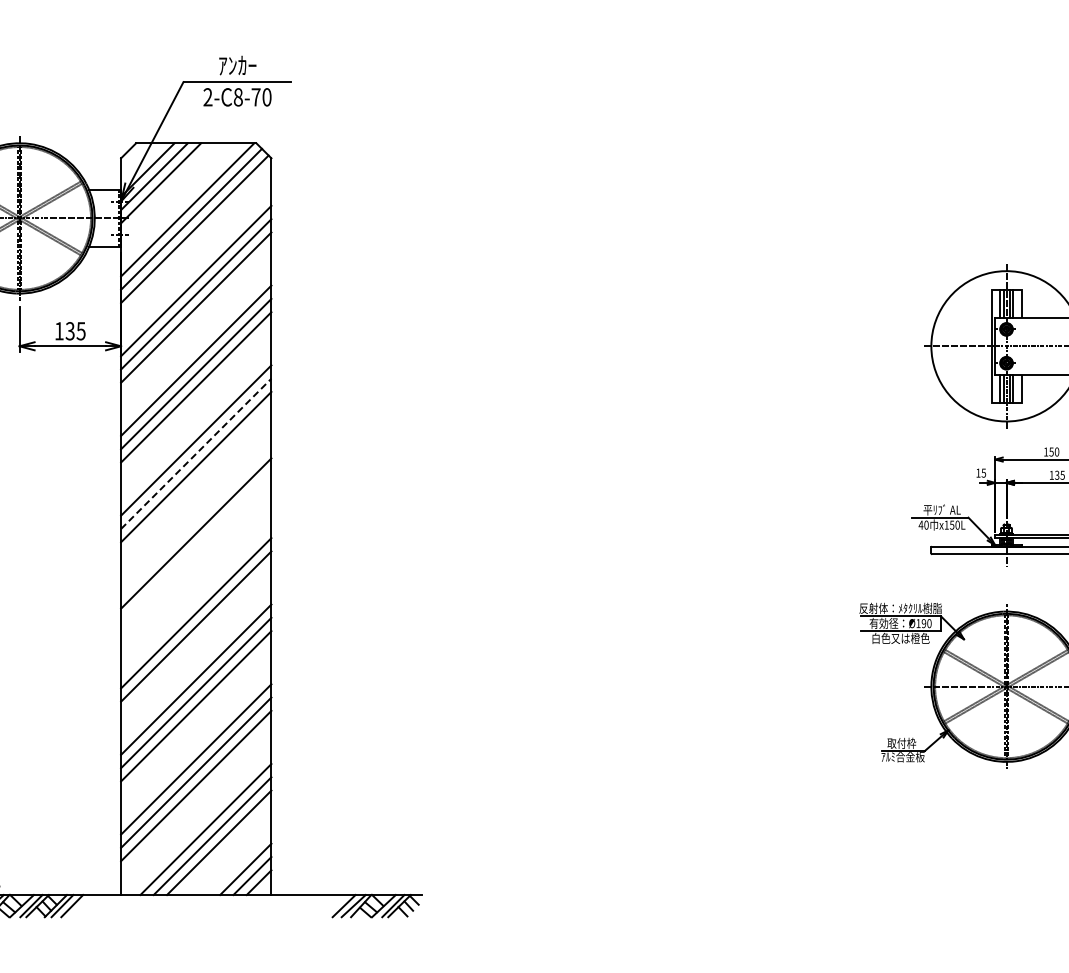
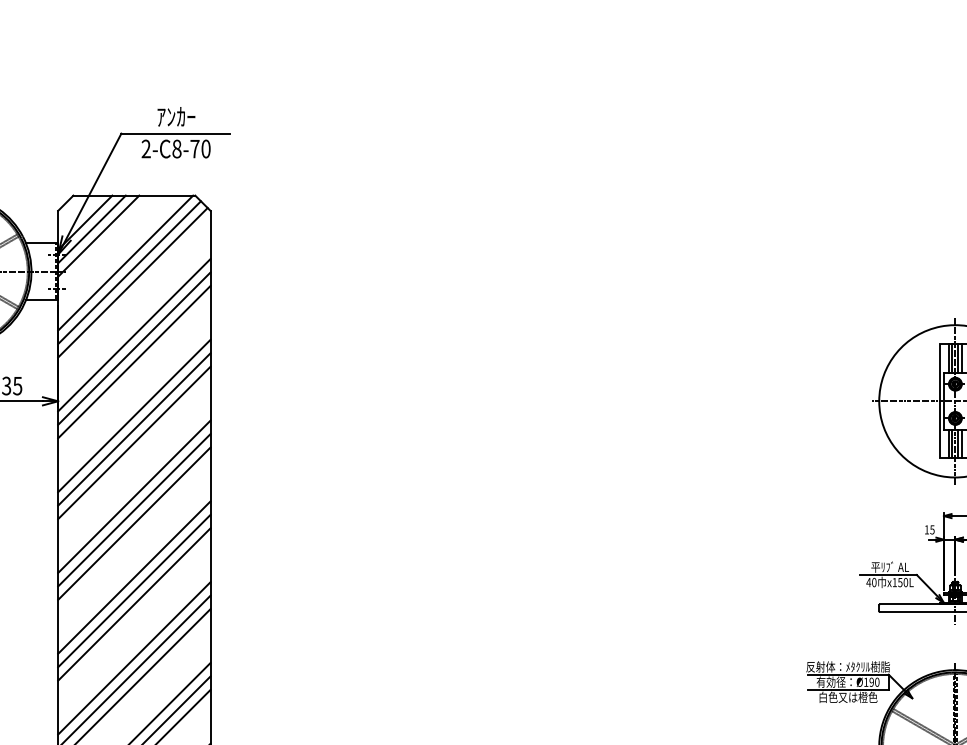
line: (196, 453) -> (134, 509), dashed -> solid
line: (196, 520) -> (134, 577), added
line: (196, 546) -> (134, 604), added
line: (196, 599) -> (134, 657), added

